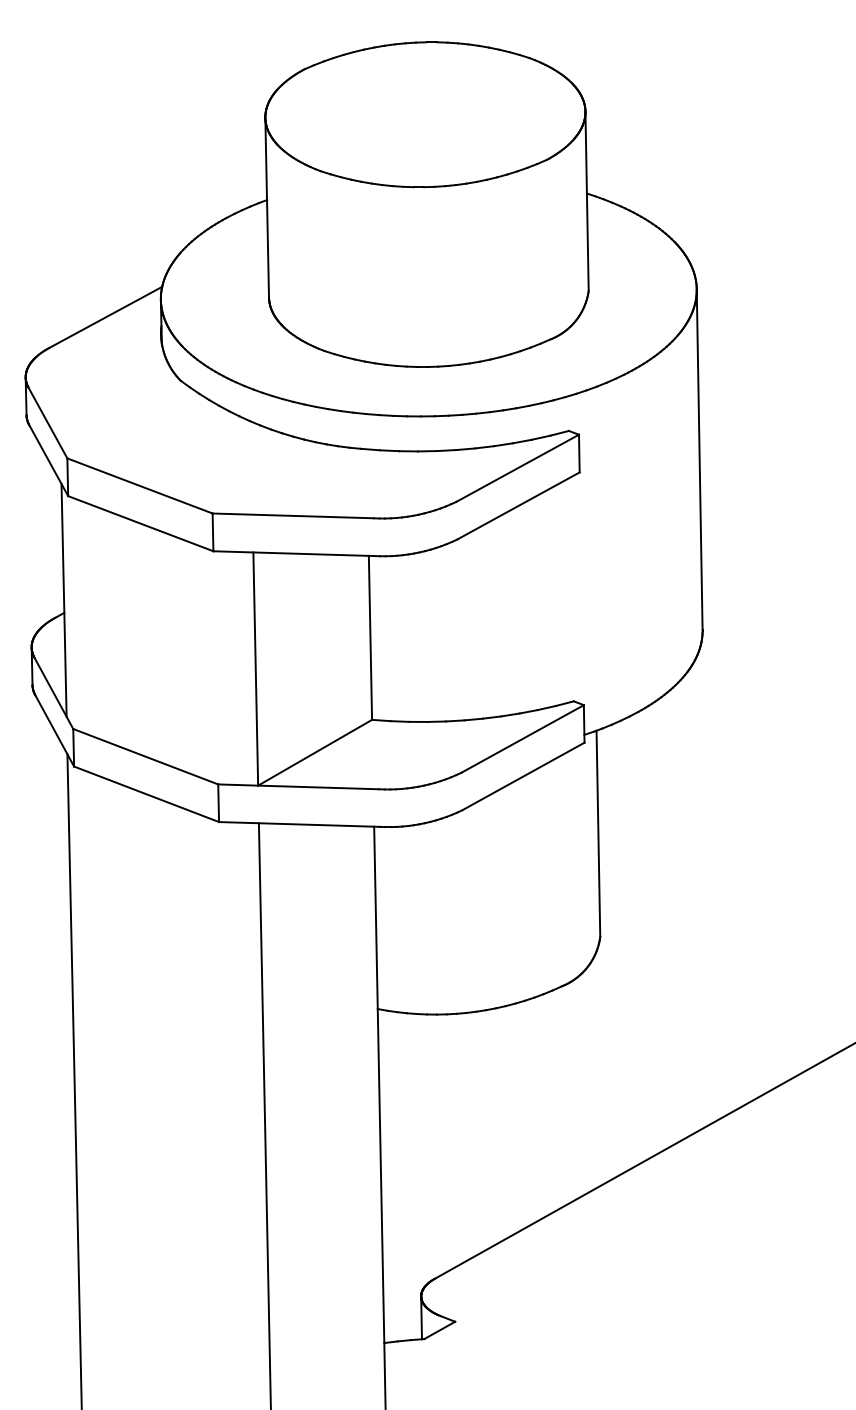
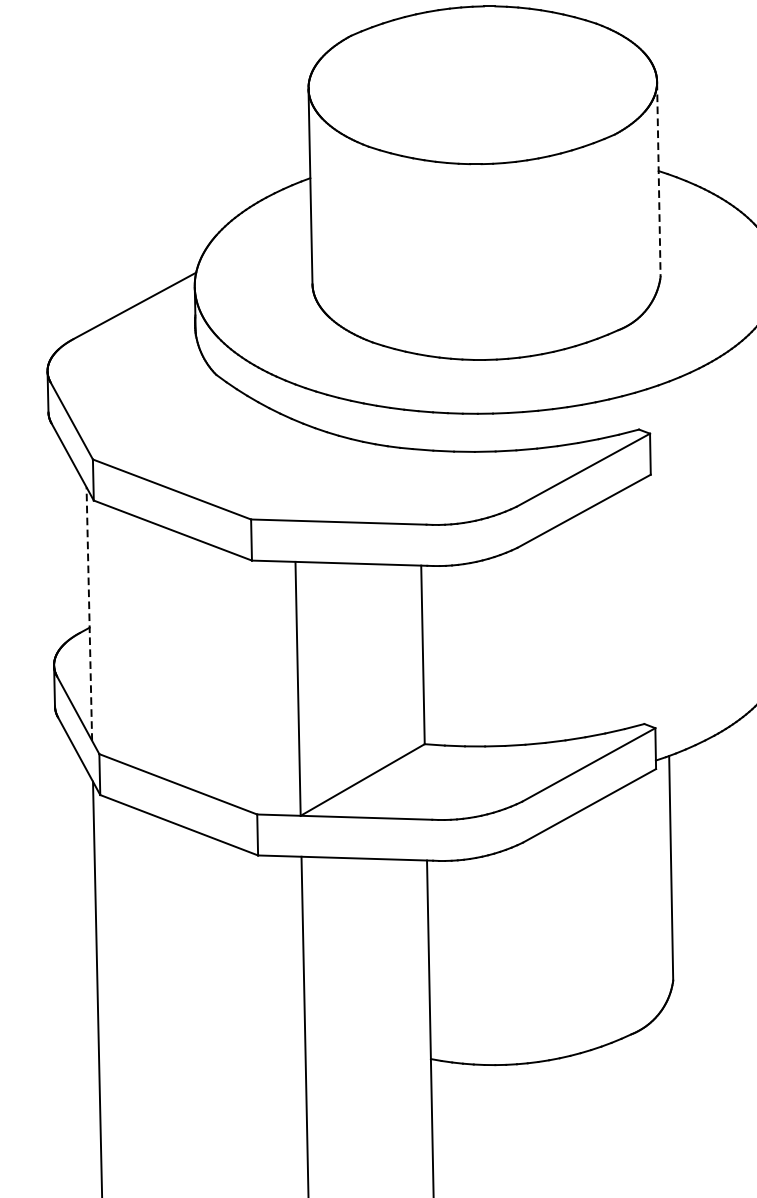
line: (587, 202) -> (659, 180), solid -> dashed
line: (64, 599) -> (89, 613), solid -> dashed

